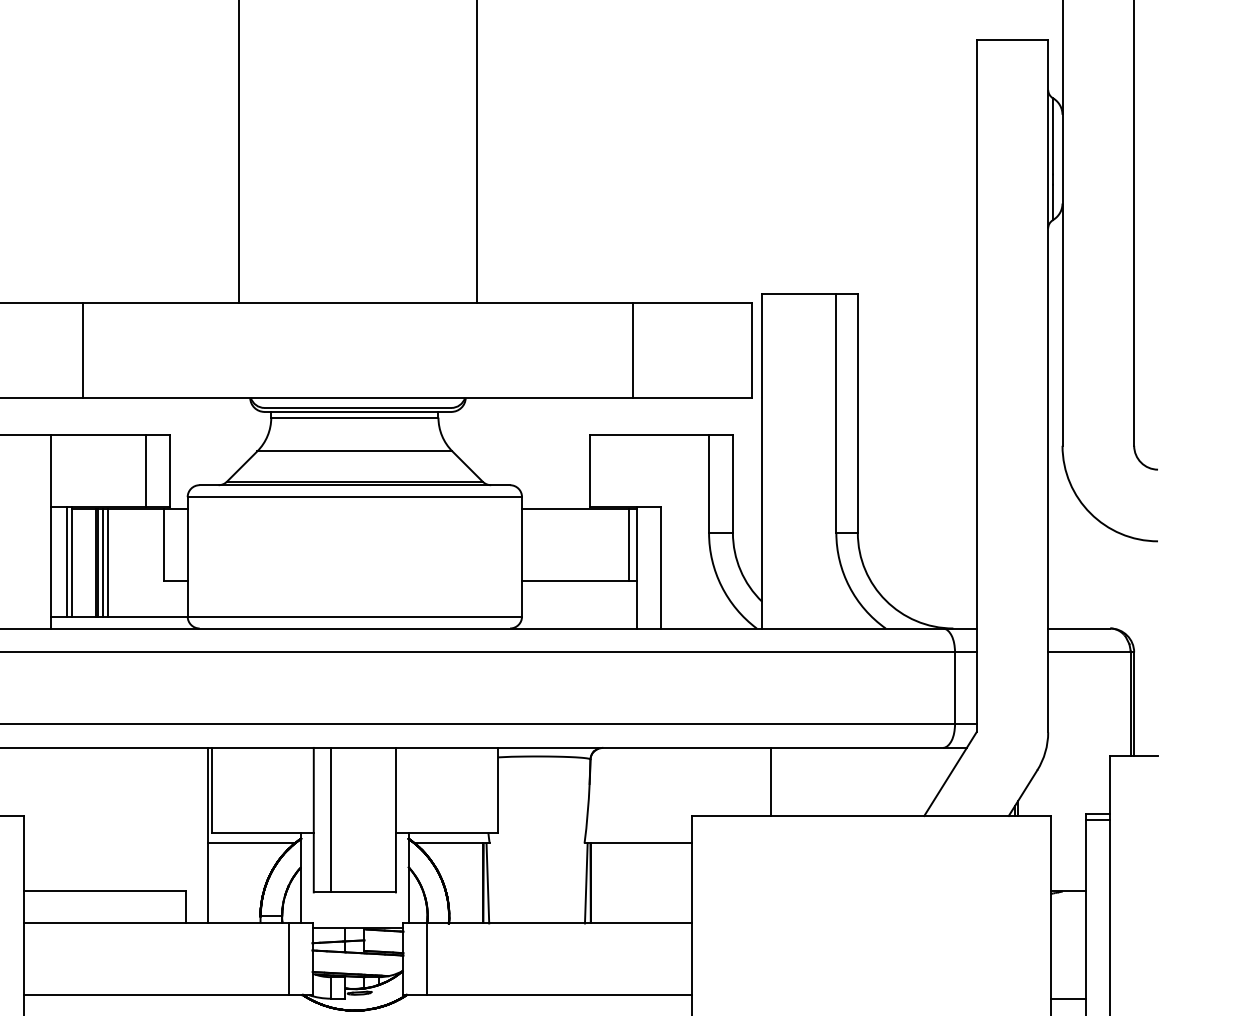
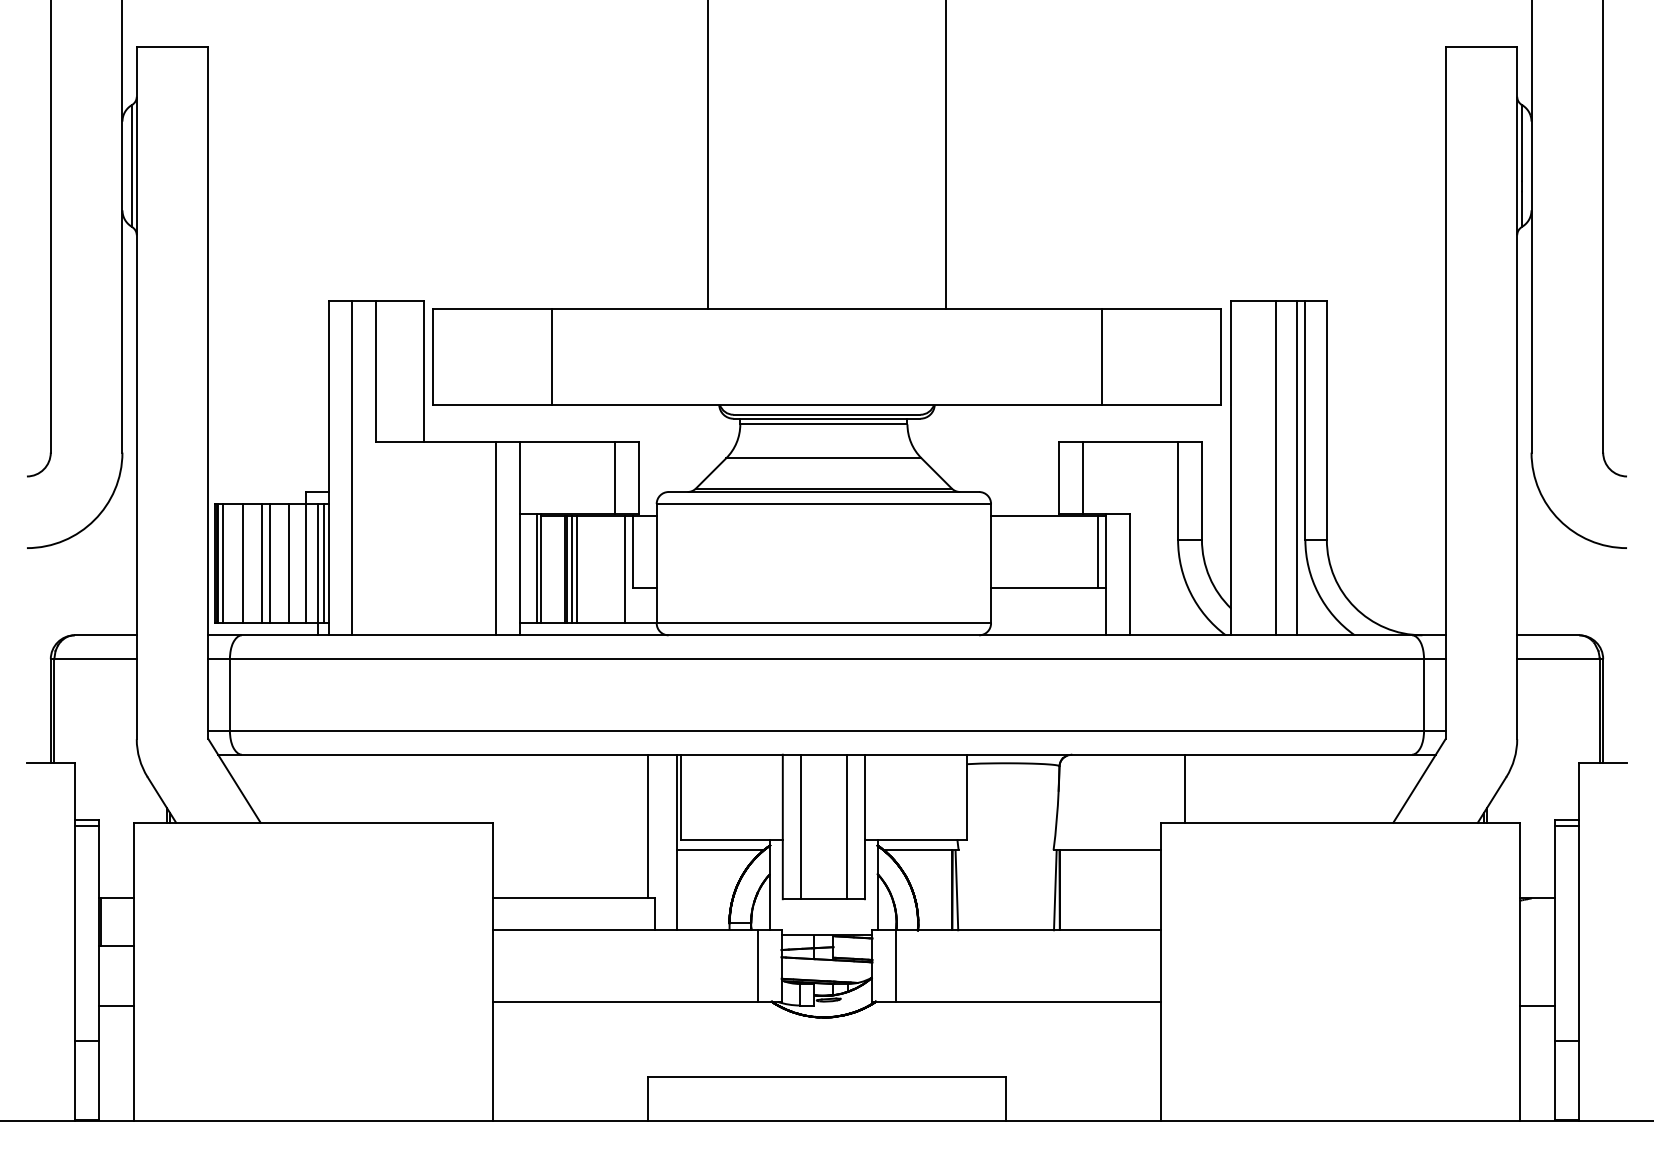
line: (806, 460) -> (1275, 467), added
line: (827, 460) -> (1296, 467), added
line: (613, 470) -> (1082, 477), added
line: (26, 531) -> (495, 538), added
line: (155, 562) -> (624, 569), added
line: (771, 781) -> (1185, 788), moved
line: (178, 819) -> (647, 826), added
line: (378, 819) -> (847, 826), added

